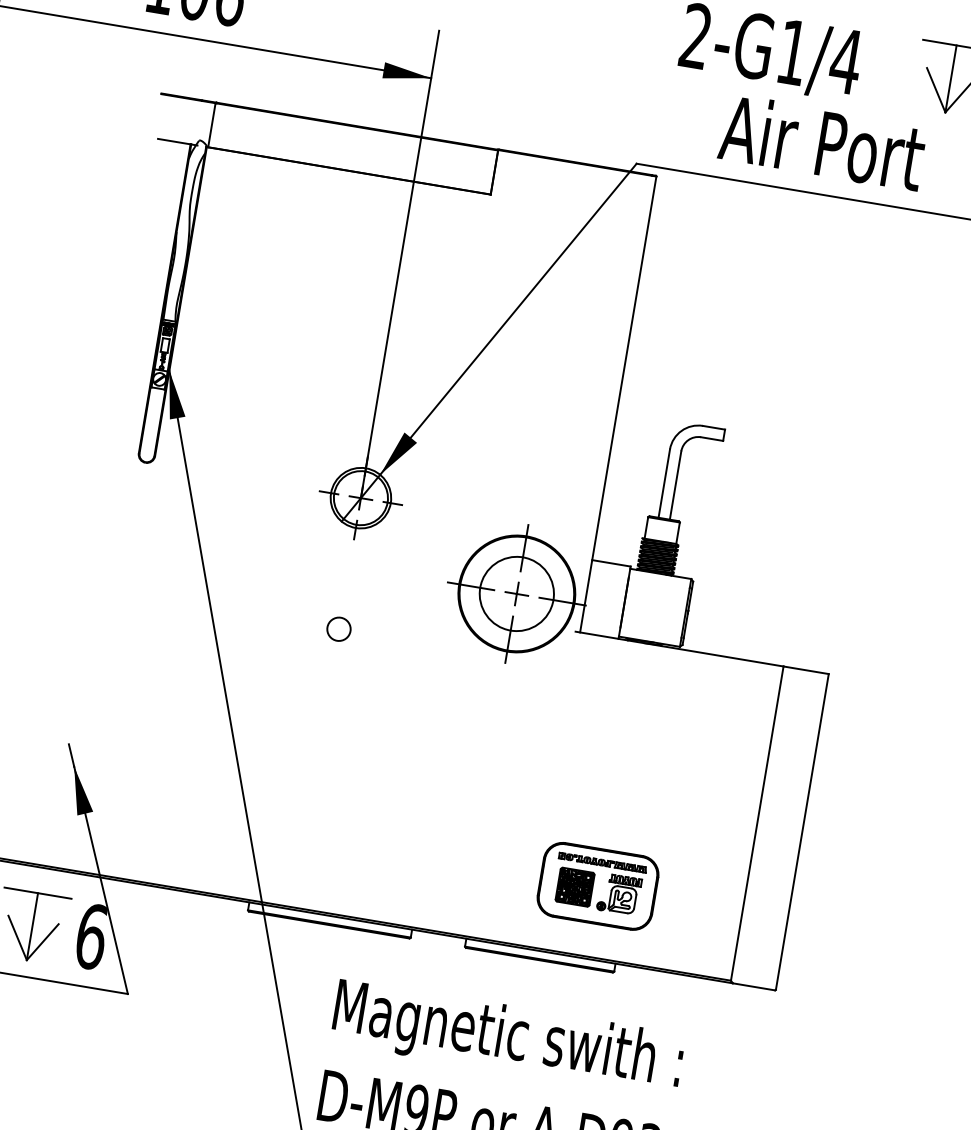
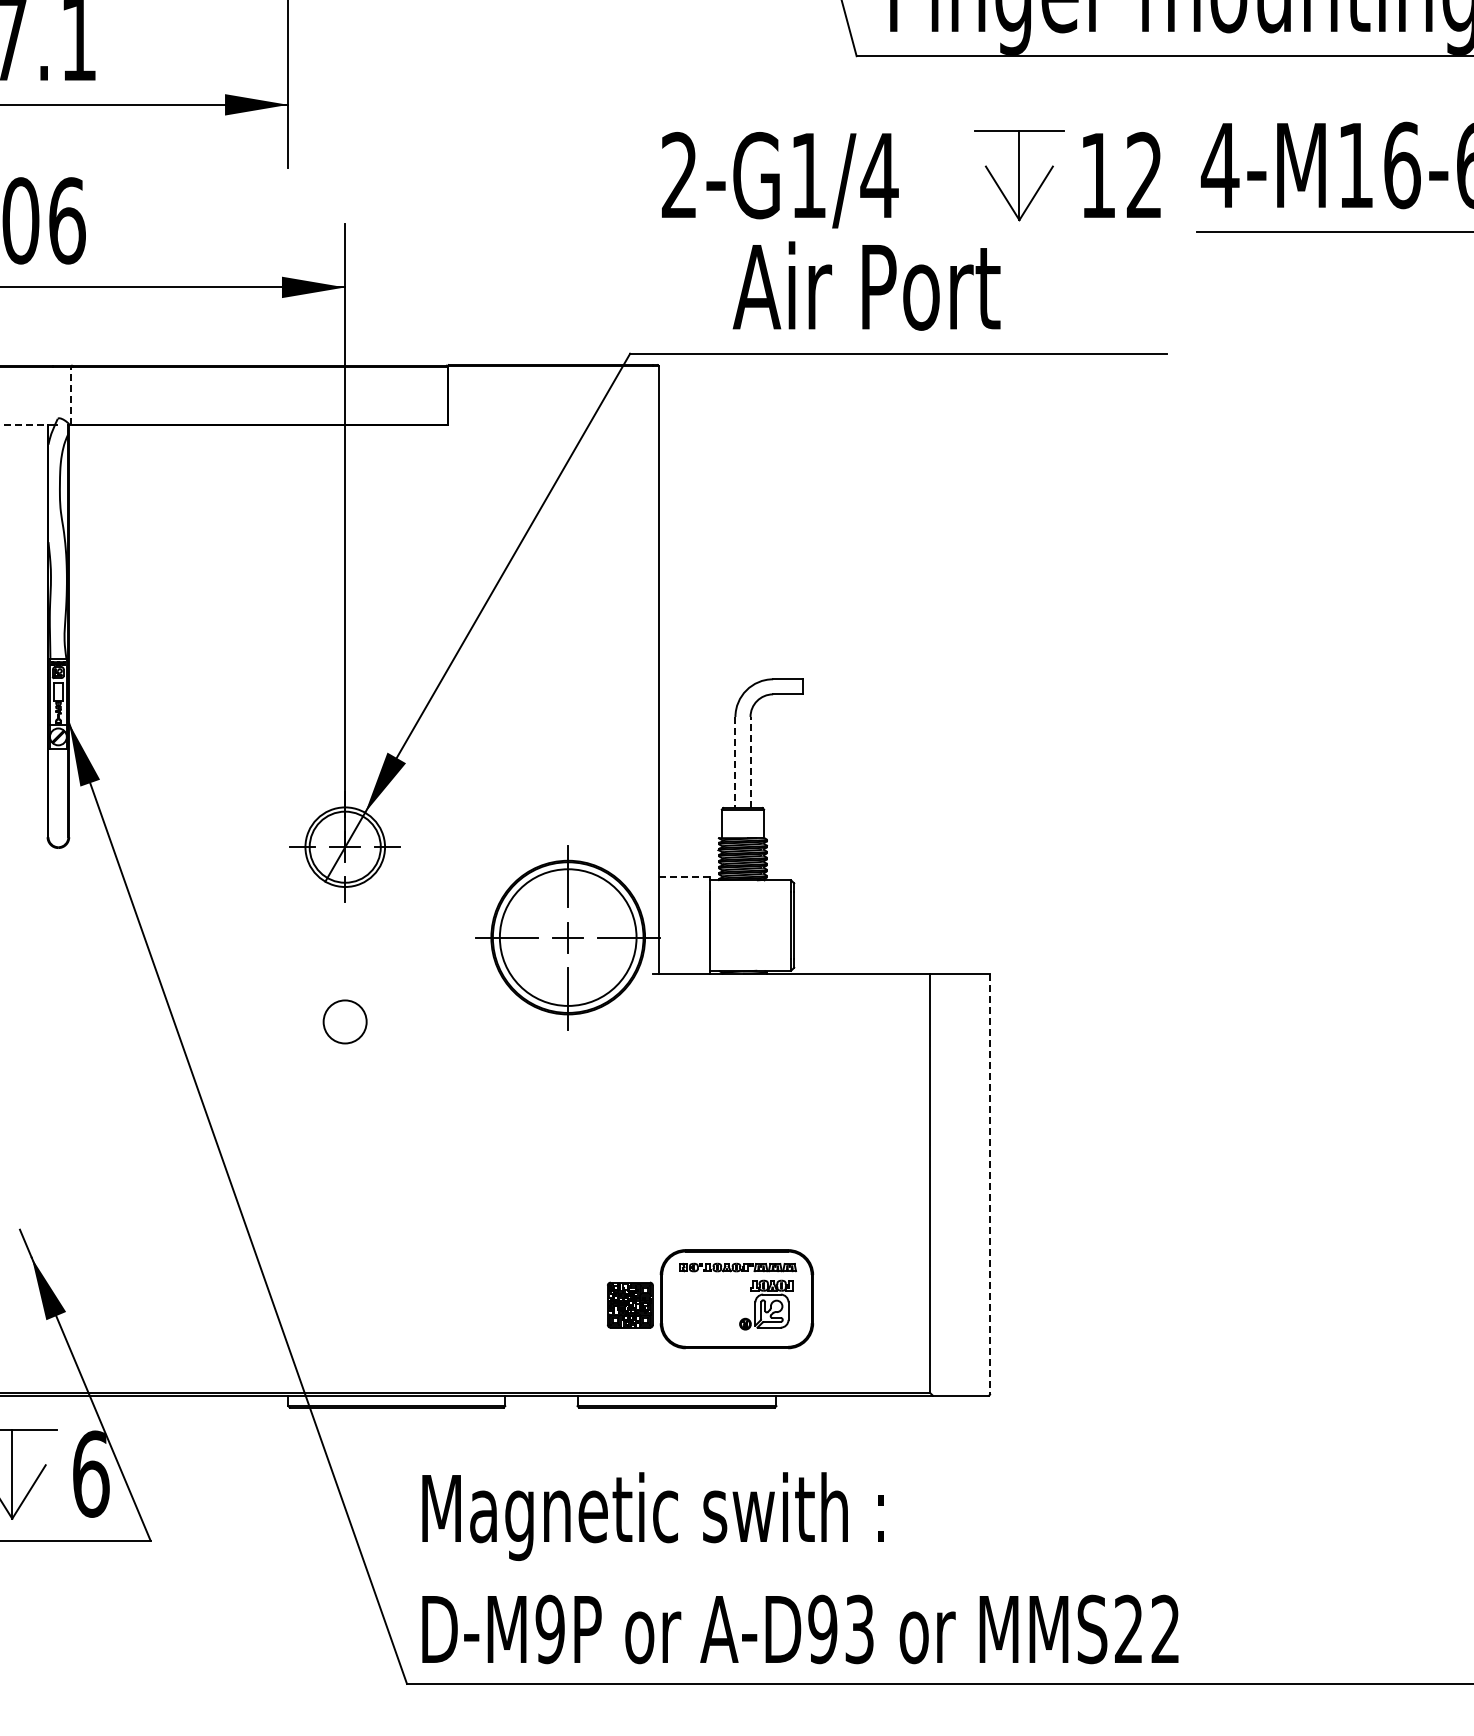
line: (212, 124) -> (71, 395), solid -> dashed
line: (174, 141) -> (25, 425), solid -> dashed
line: (664, 483) -> (735, 762), solid -> dashed
line: (675, 485) -> (750, 762), solid -> dashed
line: (611, 563) -> (684, 877), solid -> dashed
circle: (517, 593) -> (568, 937), size x1.4
circle: (339, 628) -> (345, 1021), size x1.4
line: (802, 832) -> (990, 1184), solid -> dashed
part: (575, 886) -> (630, 1304), moved

